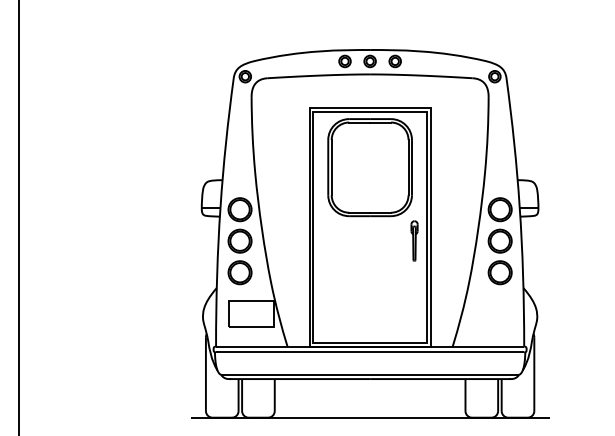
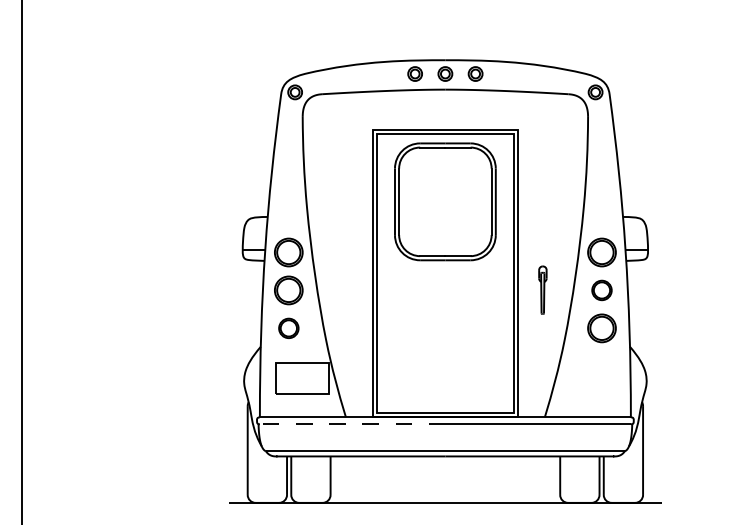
part: (414, 240) -> (542, 289), moved
part: (499, 241) -> (601, 290), size x0.7
part: (239, 272) -> (288, 328), size x0.7
line: (292, 352) -> (352, 424), solid -> dashed

